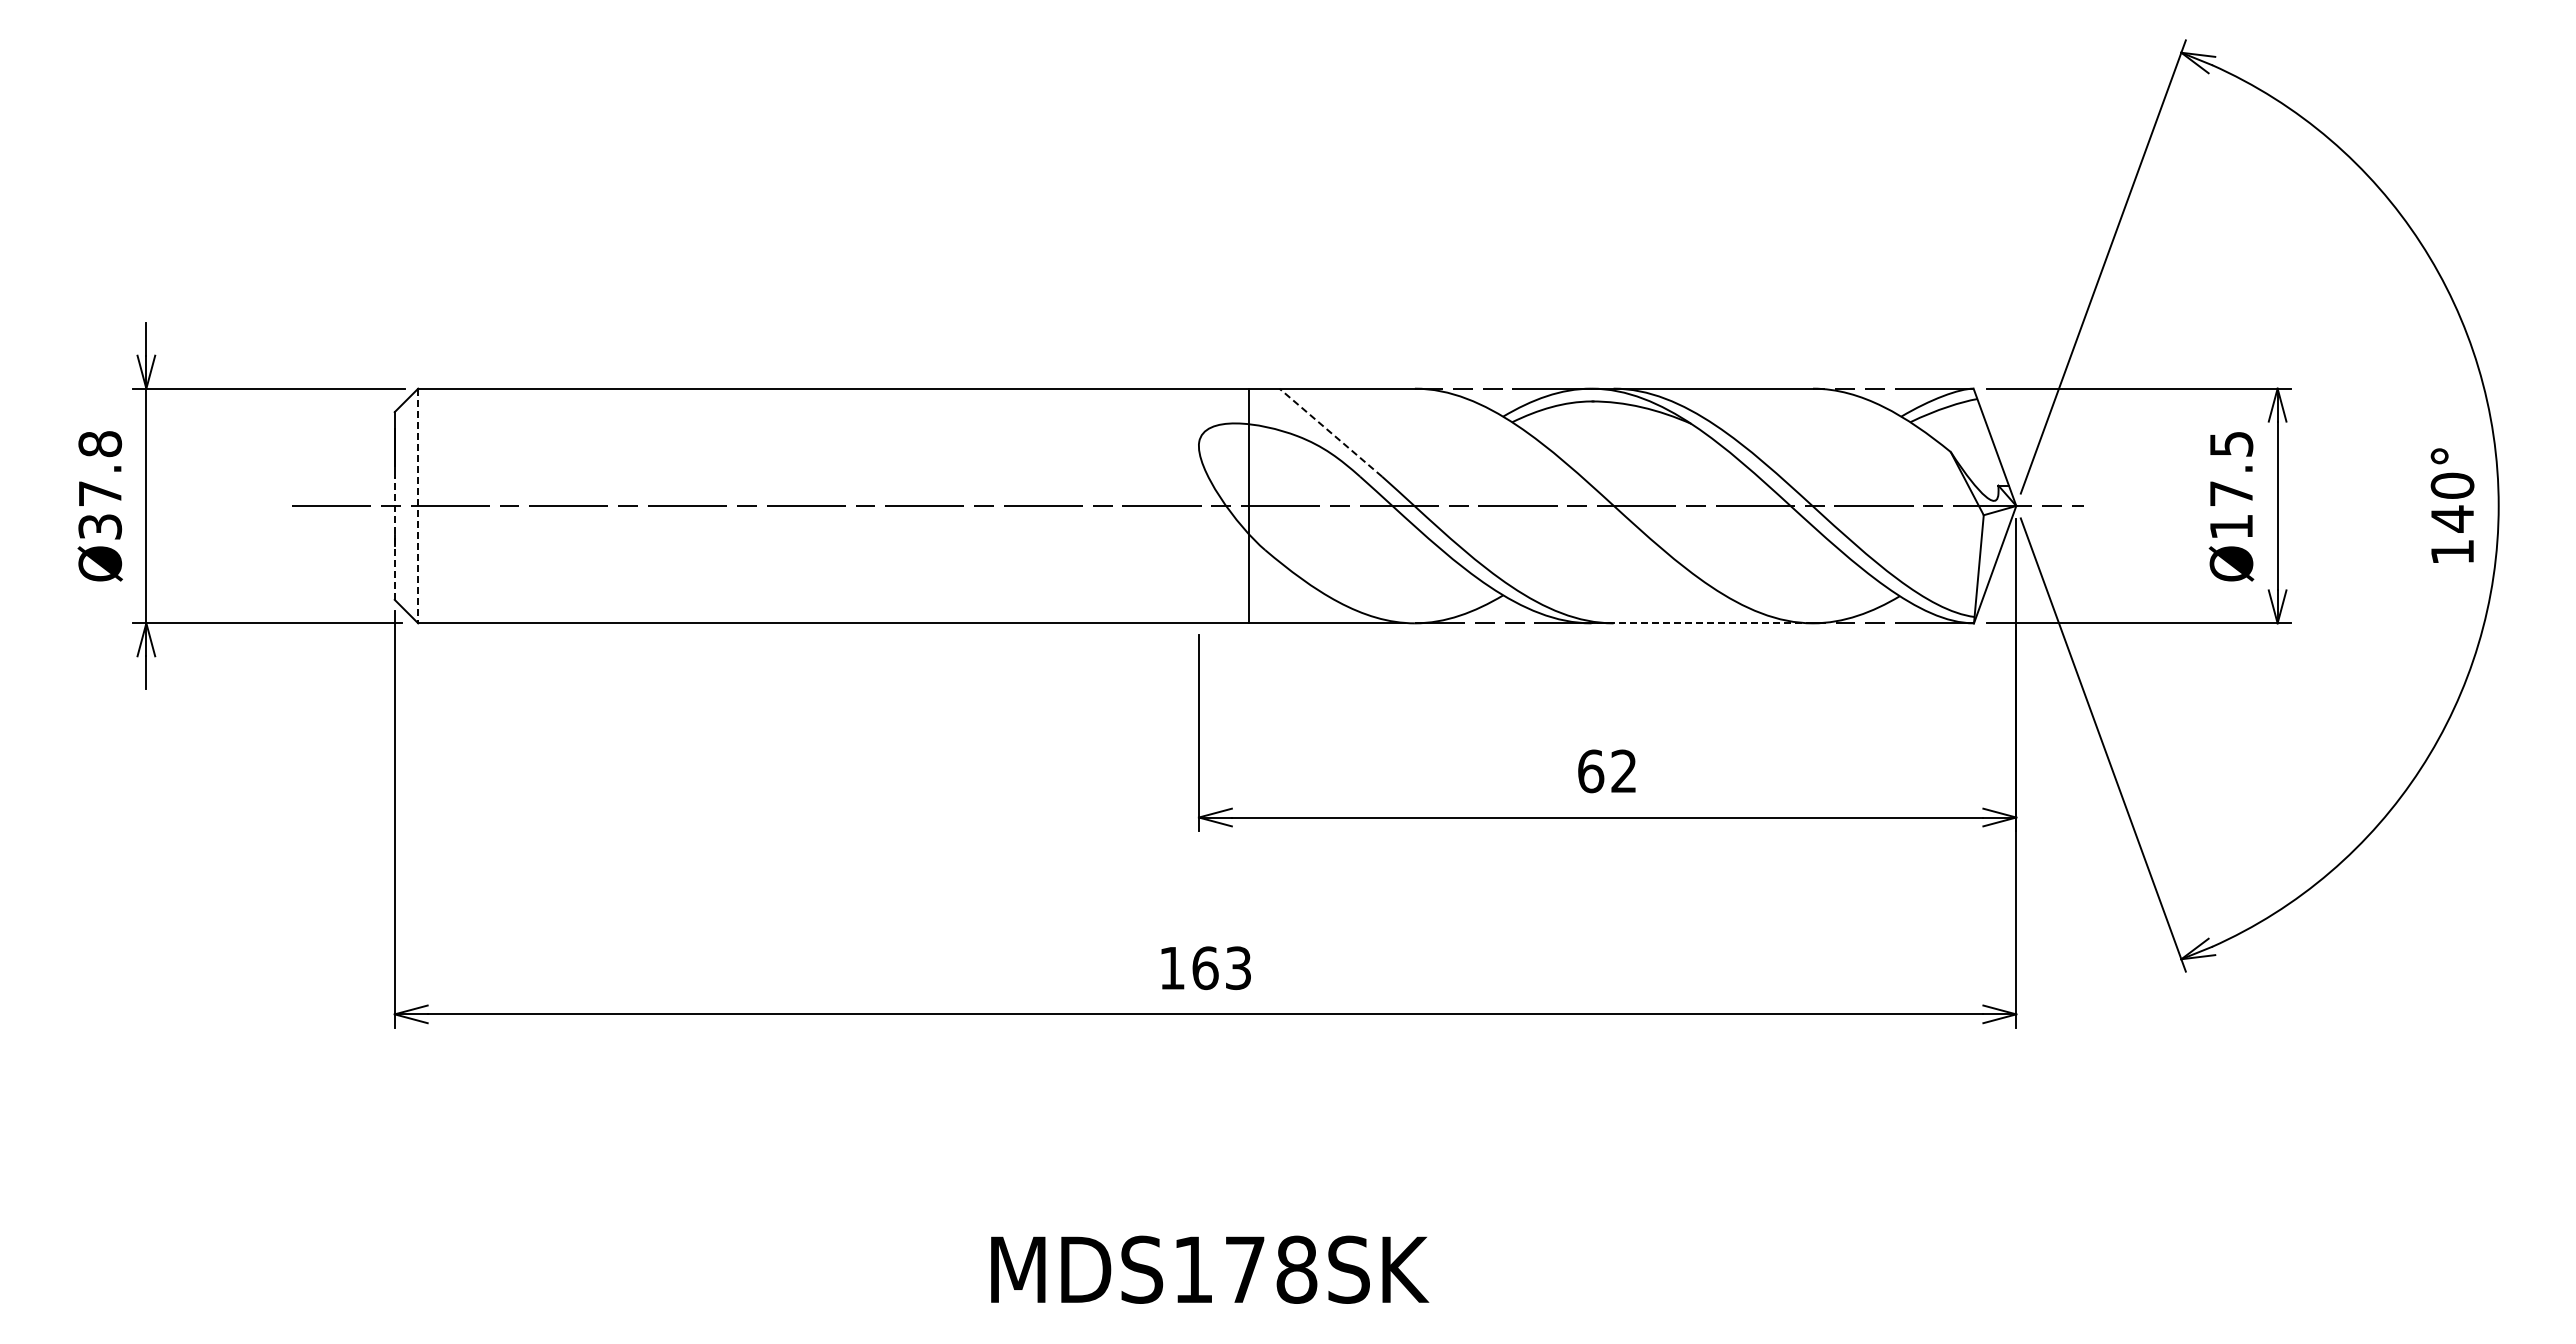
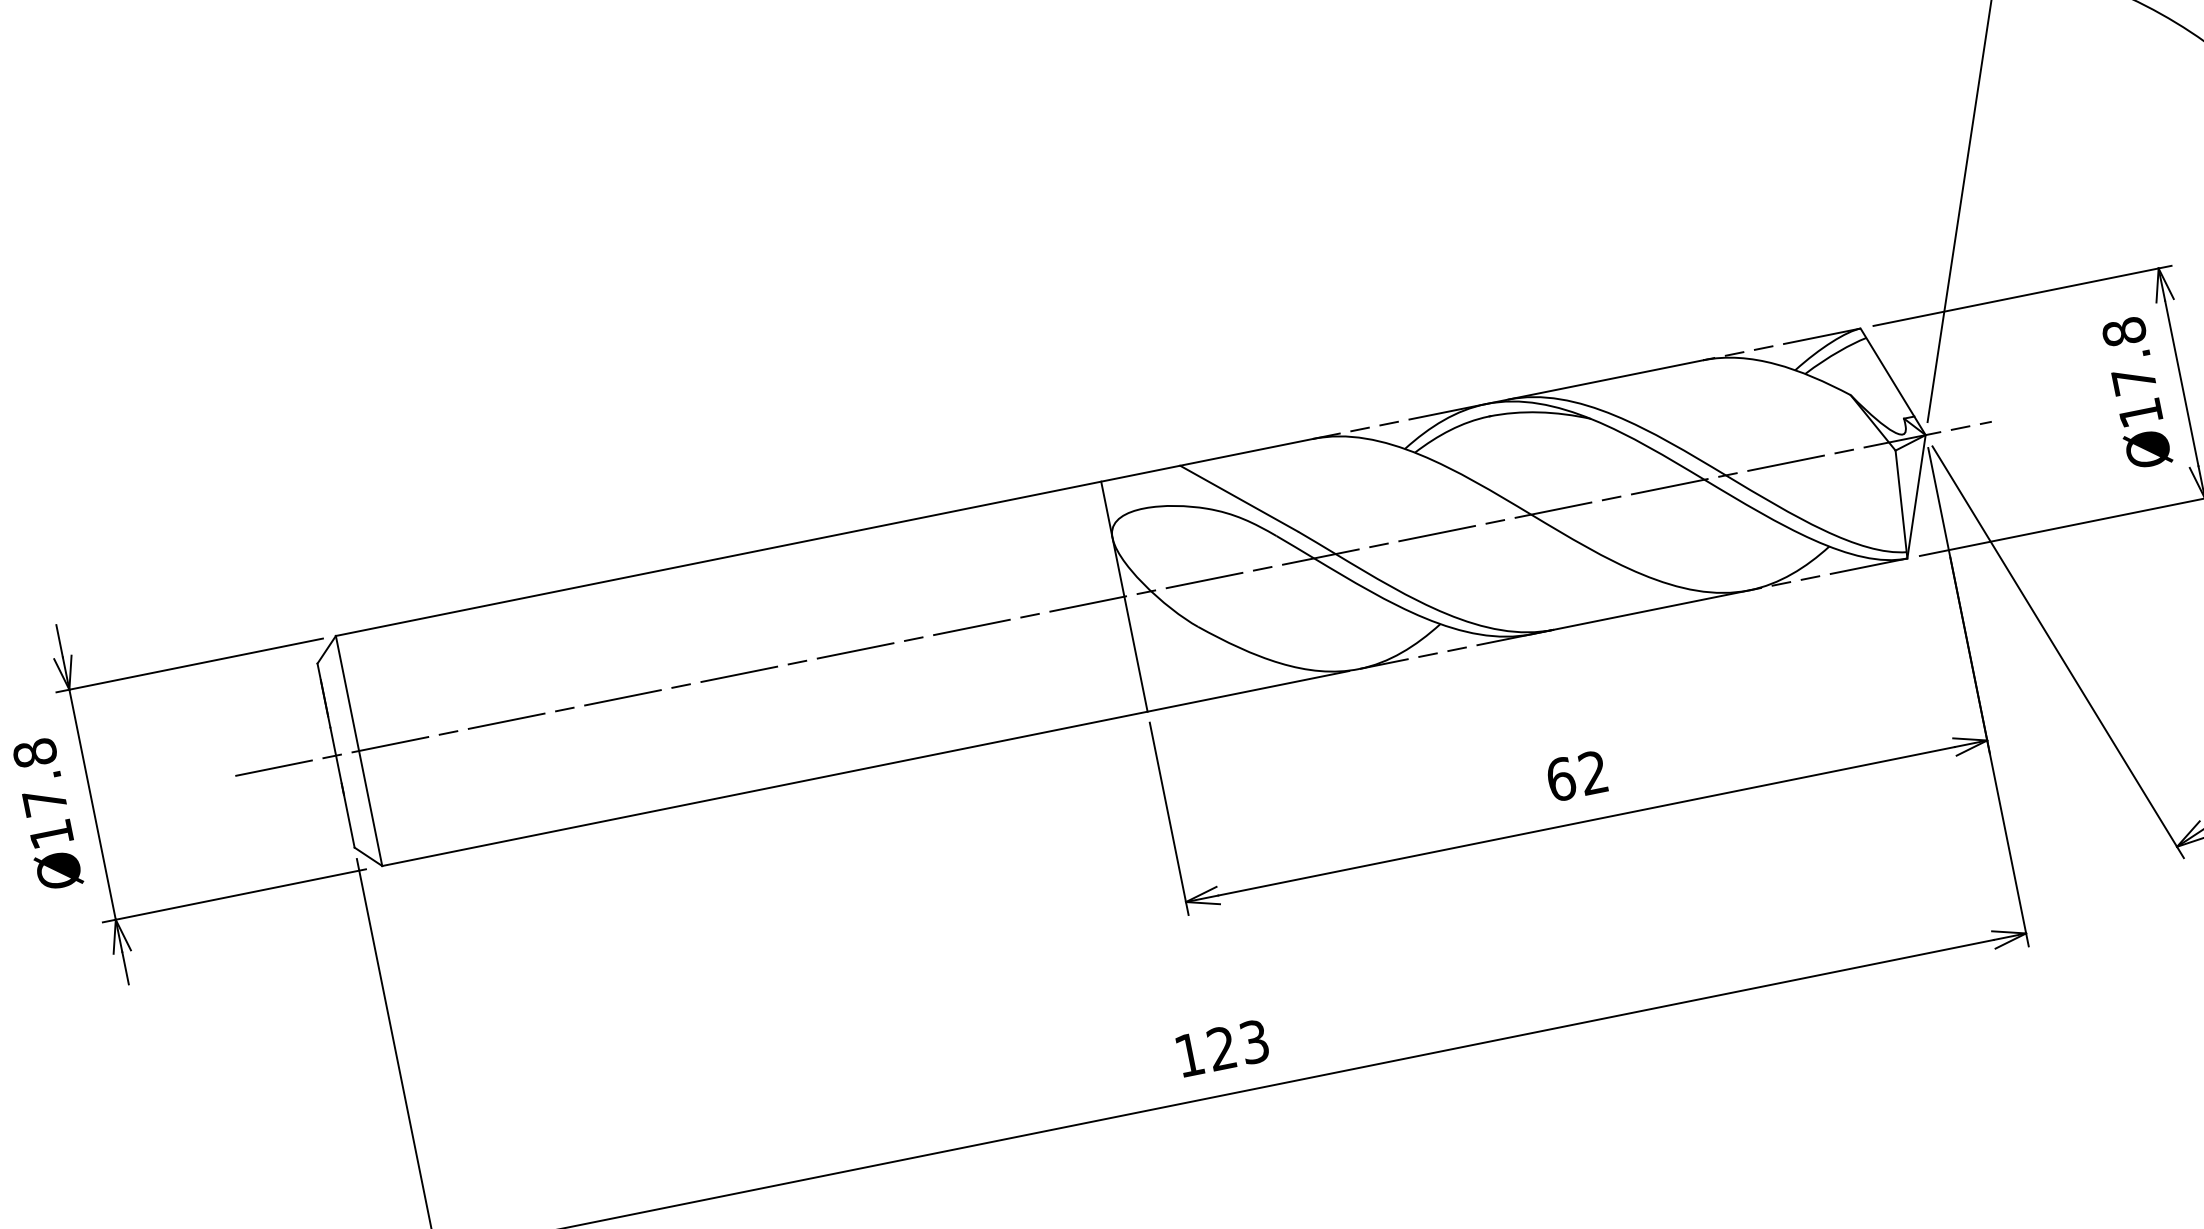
line: (1330, 432) -> (1238, 498), dashed -> solid
text: (2231, 444) -> (2124, 332), Ø17.5 -> Ø17.8
line: (1248, 505) -> (1123, 596), moved
line: (418, 506) -> (359, 751), dashed -> solid
text: (100, 526) -> (51, 833), Ø37.8 -> Ø17.8
line: (394, 538) -> (342, 787), dashed -> solid
line: (1702, 623) -> (1641, 612), dashed -> solid
text: (1205, 968) -> (1222, 1048), 163 -> 123

